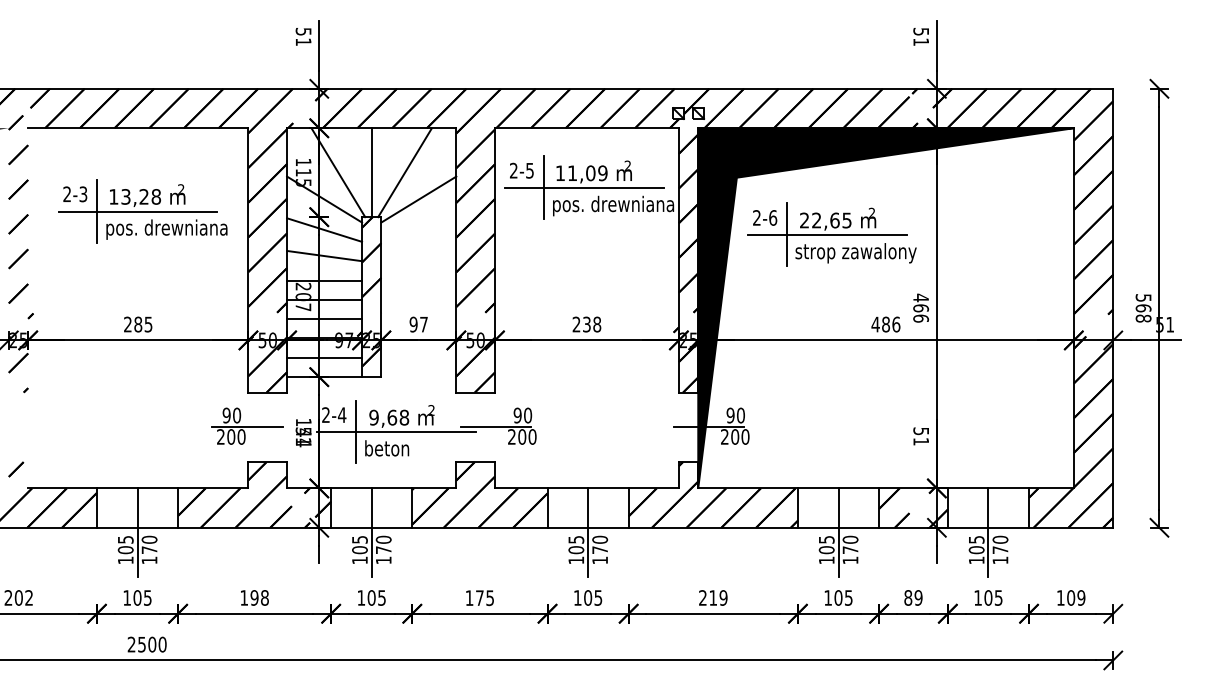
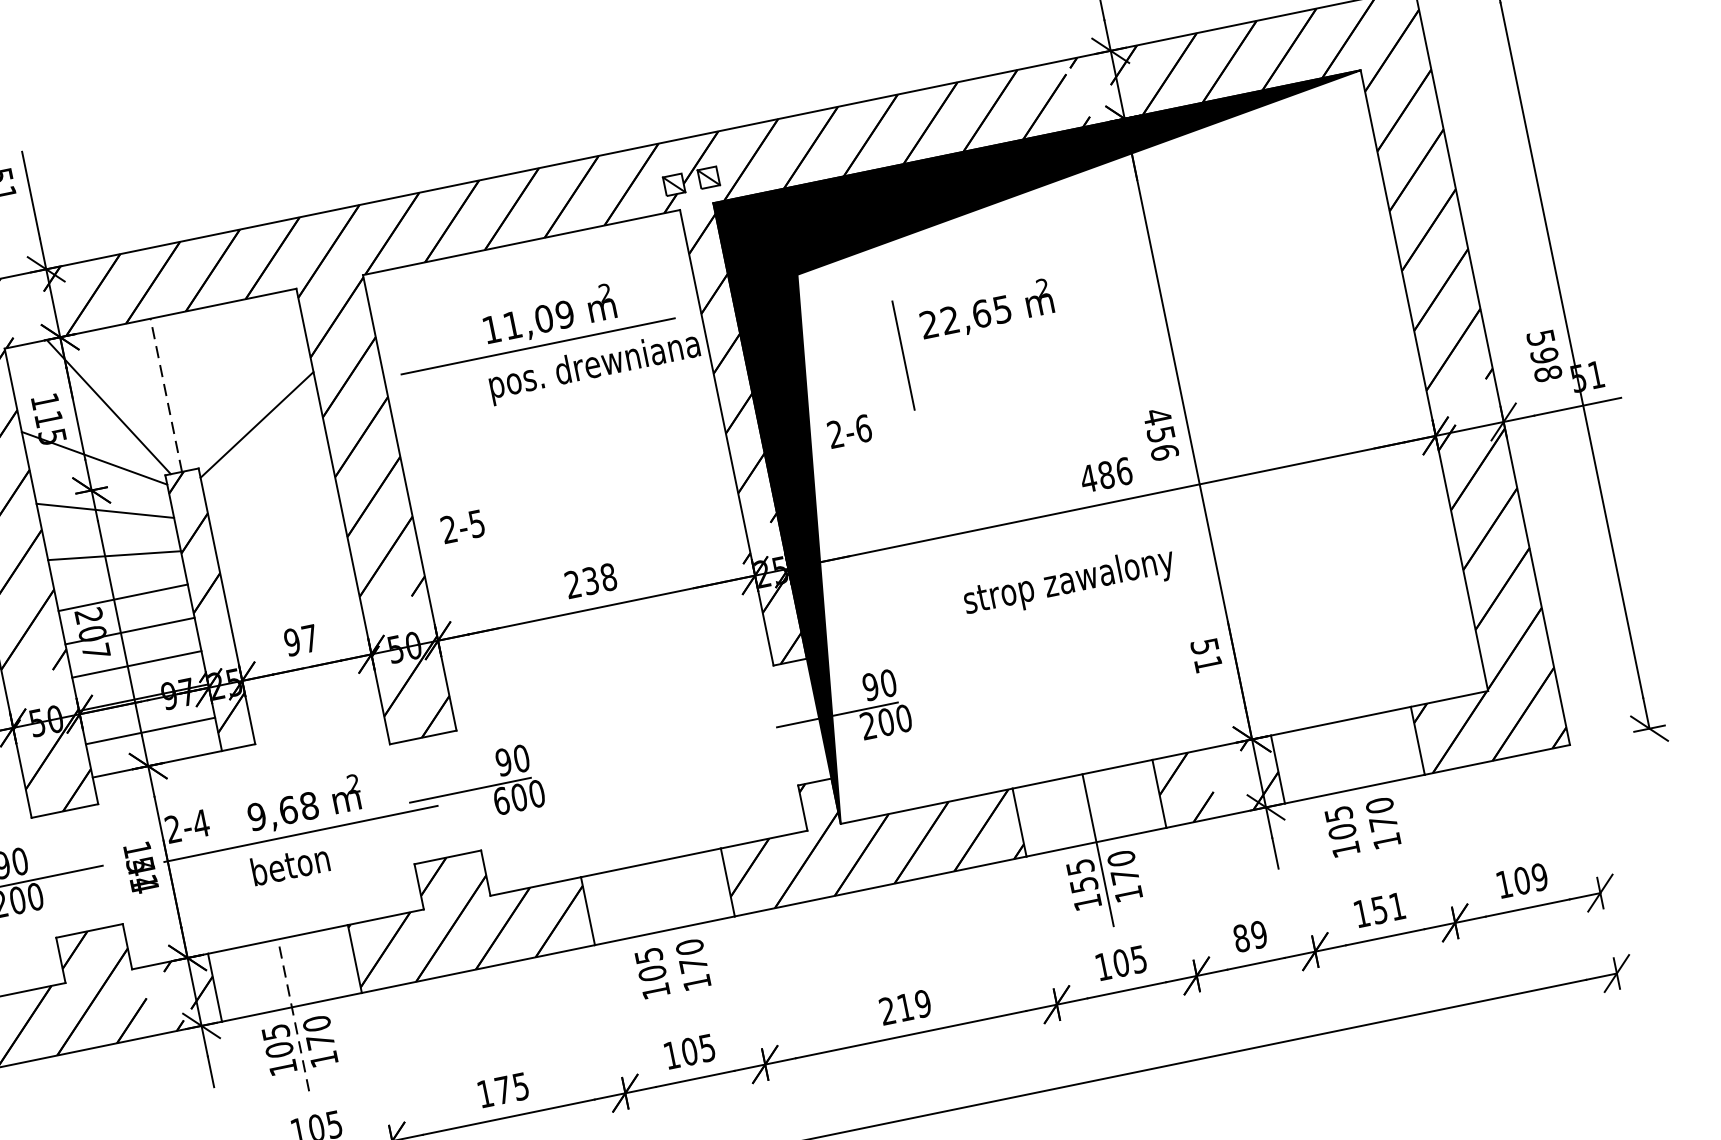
text: (521, 170) -> (462, 526), moved
line: (371, 172) -> (165, 395), solid -> dashed
line: (404, 172) -> (222, 383), removed
line: (543, 187) -> (467, 360), removed
text: (765, 217) -> (850, 430), moved
line: (827, 235) -> (974, 342), removed
text: (855, 253) -> (1068, 583), moved
text: (921, 308) -> (1161, 434), 466 -> 456
text: (1143, 308) -> (1544, 356), 568 -> 598
line: (355, 431) -> (229, 847), removed
text: (512, 436) -> (502, 800), 200 -> 600
line: (371, 531) -> (292, 1013), solid -> dashed
line: (588, 532) -> (667, 938), removed
line: (988, 532) -> (1356, 797), removed
text: (826, 550) -> (1083, 885), 105 -> 155
text: (993, 597) -> (1388, 907), 105 -> 151

